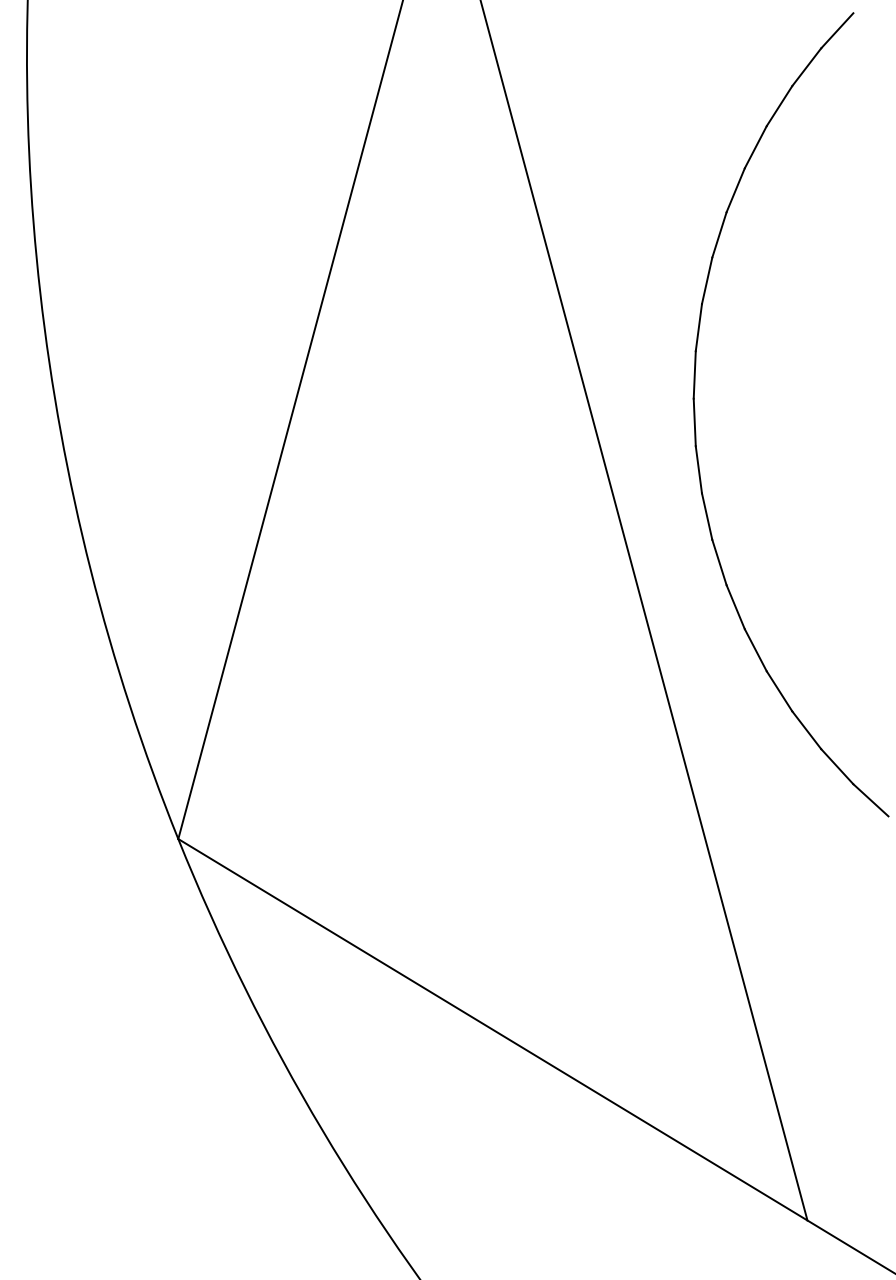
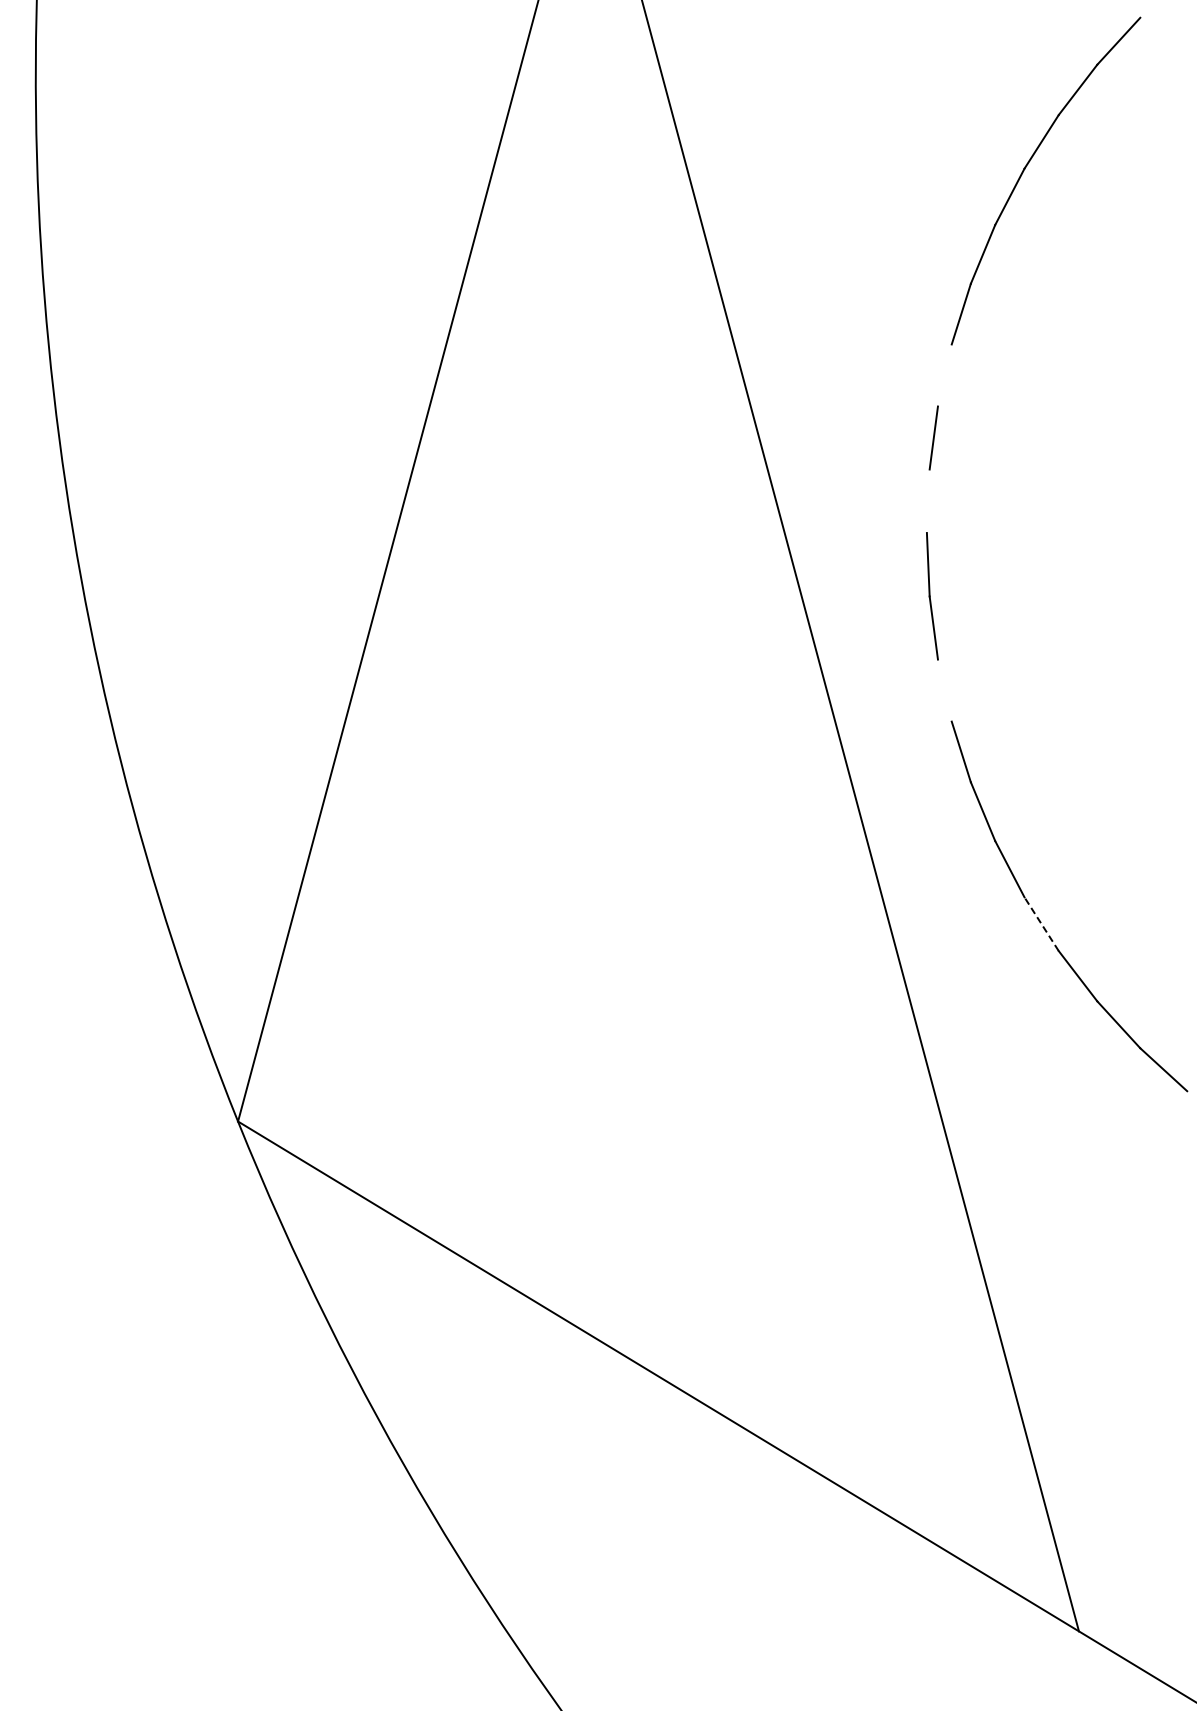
line: (706, 280) -> (944, 375), removed
line: (694, 375) -> (927, 501), removed
line: (706, 516) -> (944, 690), removed
line: (779, 691) -> (1041, 924), solid -> dashed

